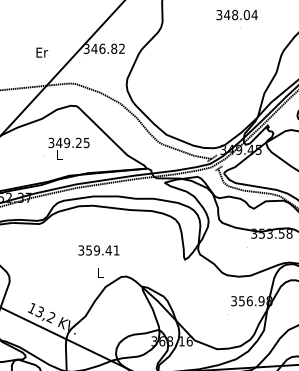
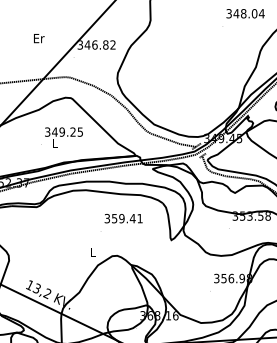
text: (237, 14) -> (245, 13), moved
text: (42, 52) -> (39, 38), moved
text: (98, 250) -> (123, 218), moved

